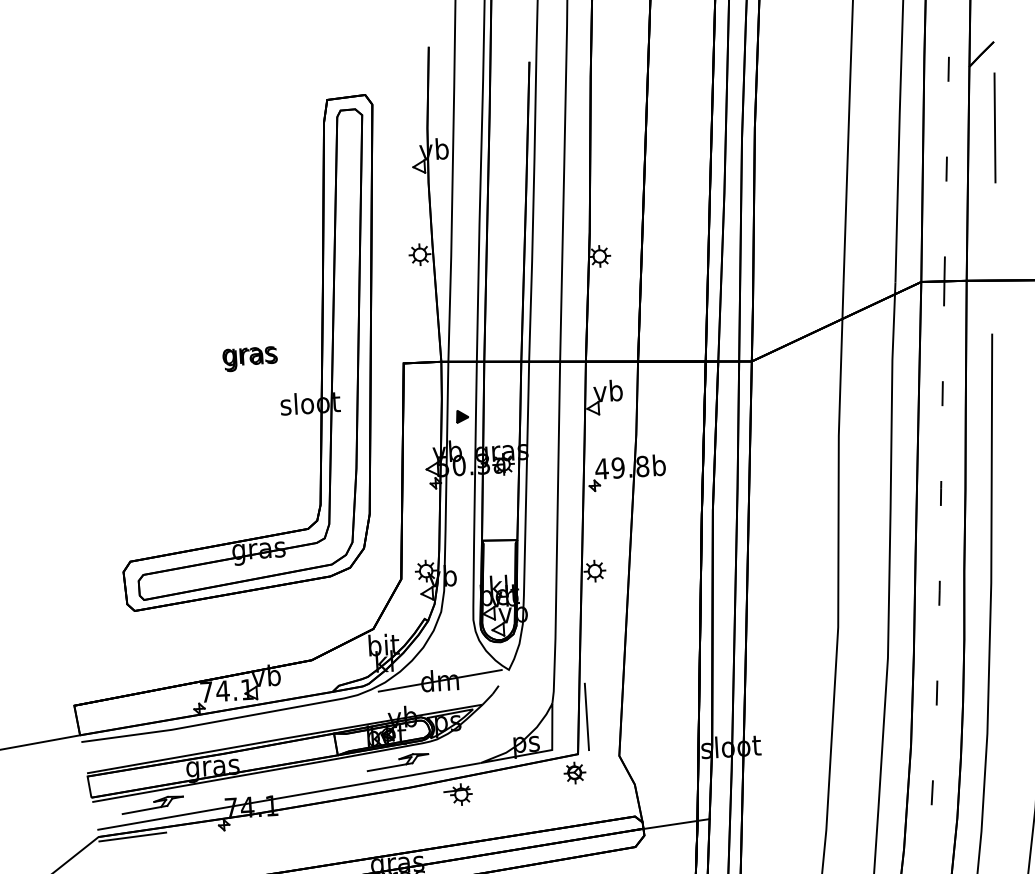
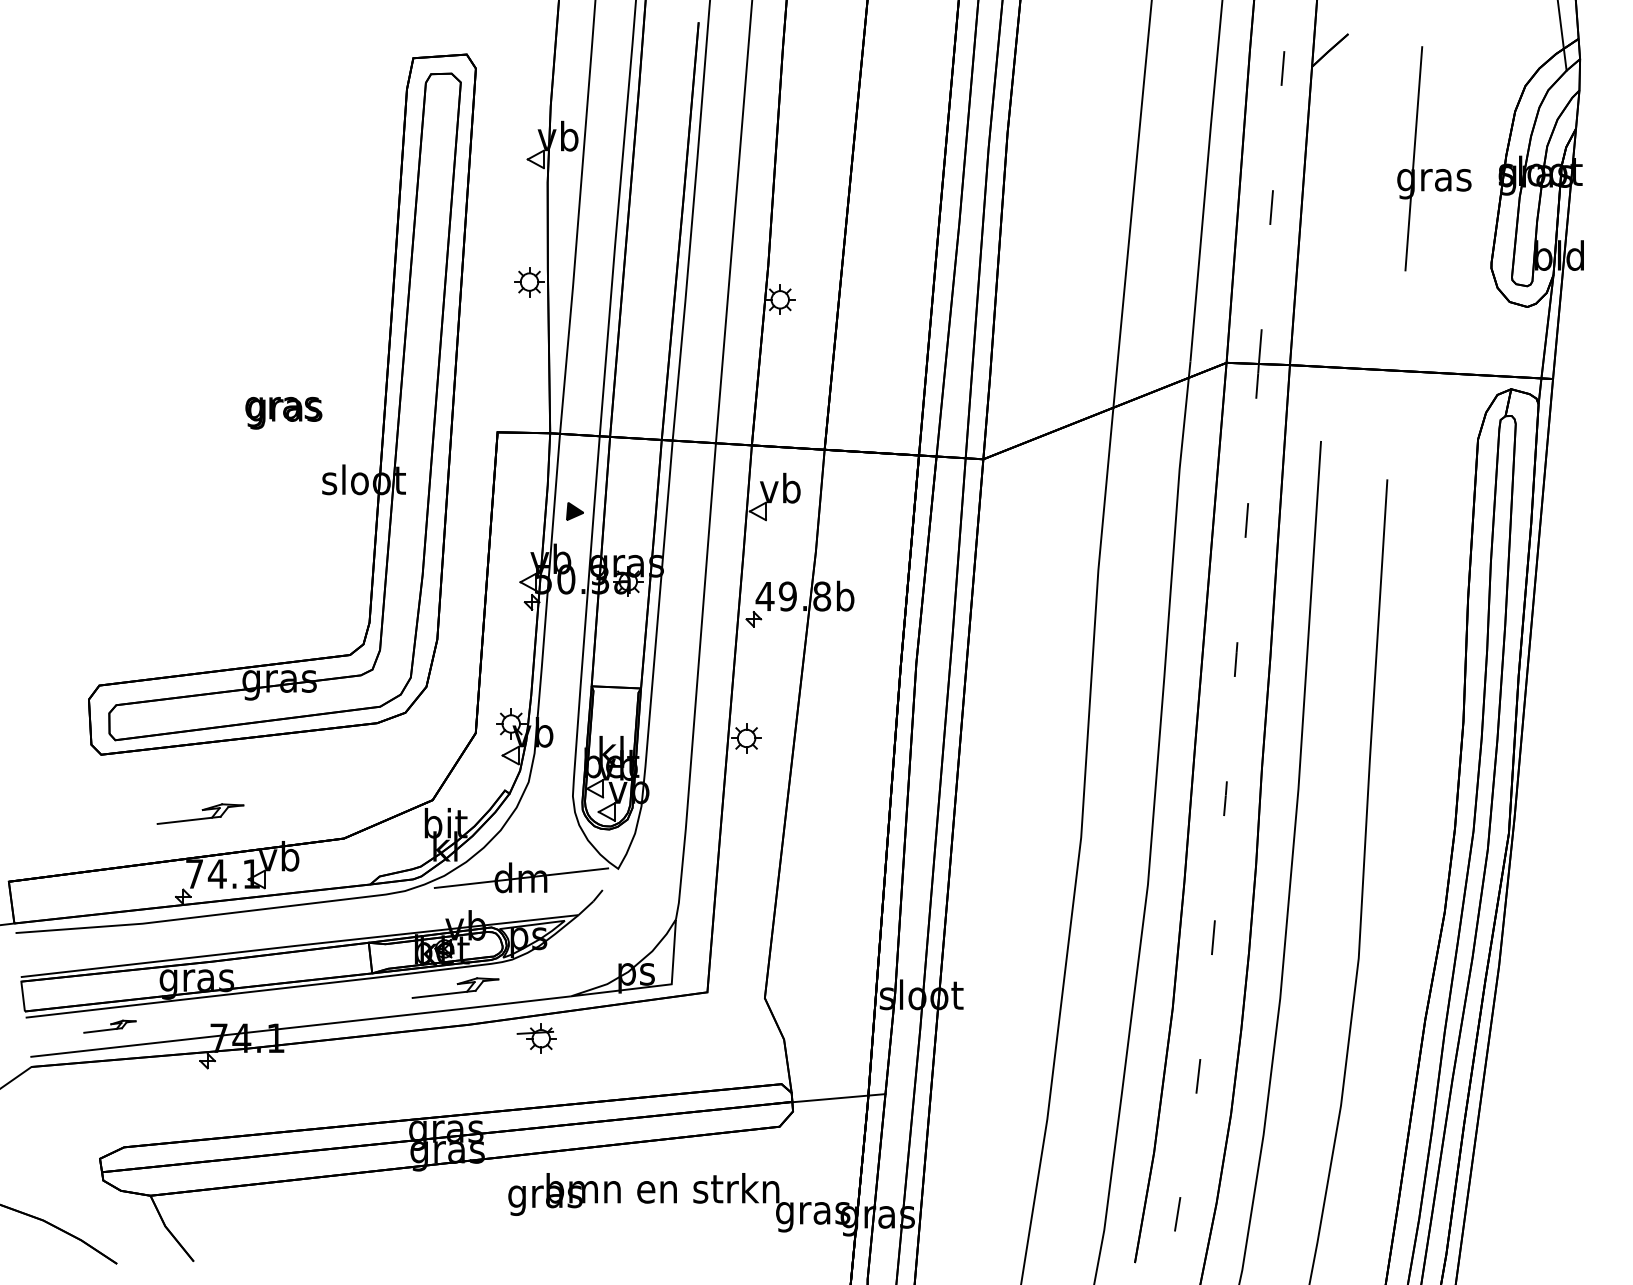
line: (994, 128) -> (1342, 154), removed
part: (208, 648) -> (200, 813), added
line: (586, 716) -> (722, 940), removed
part: (574, 773) -> (701, 1018), removed
part: (152, 804) -> (109, 1026), size x0.6
line: (132, 836) -> (79, 1069), removed

